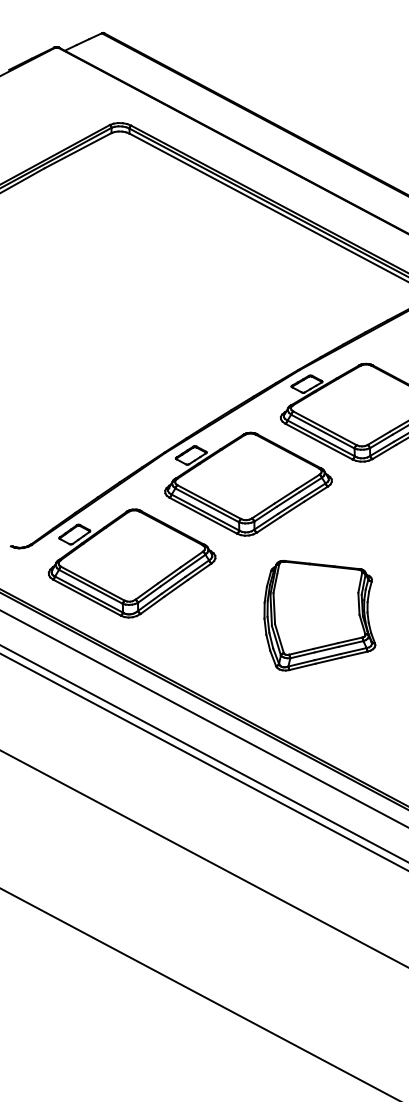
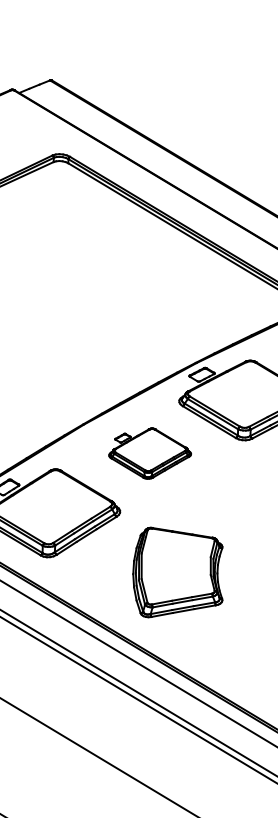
part: (248, 483) -> (150, 453), size x0.6
part: (319, 615) -> (178, 573), moved

